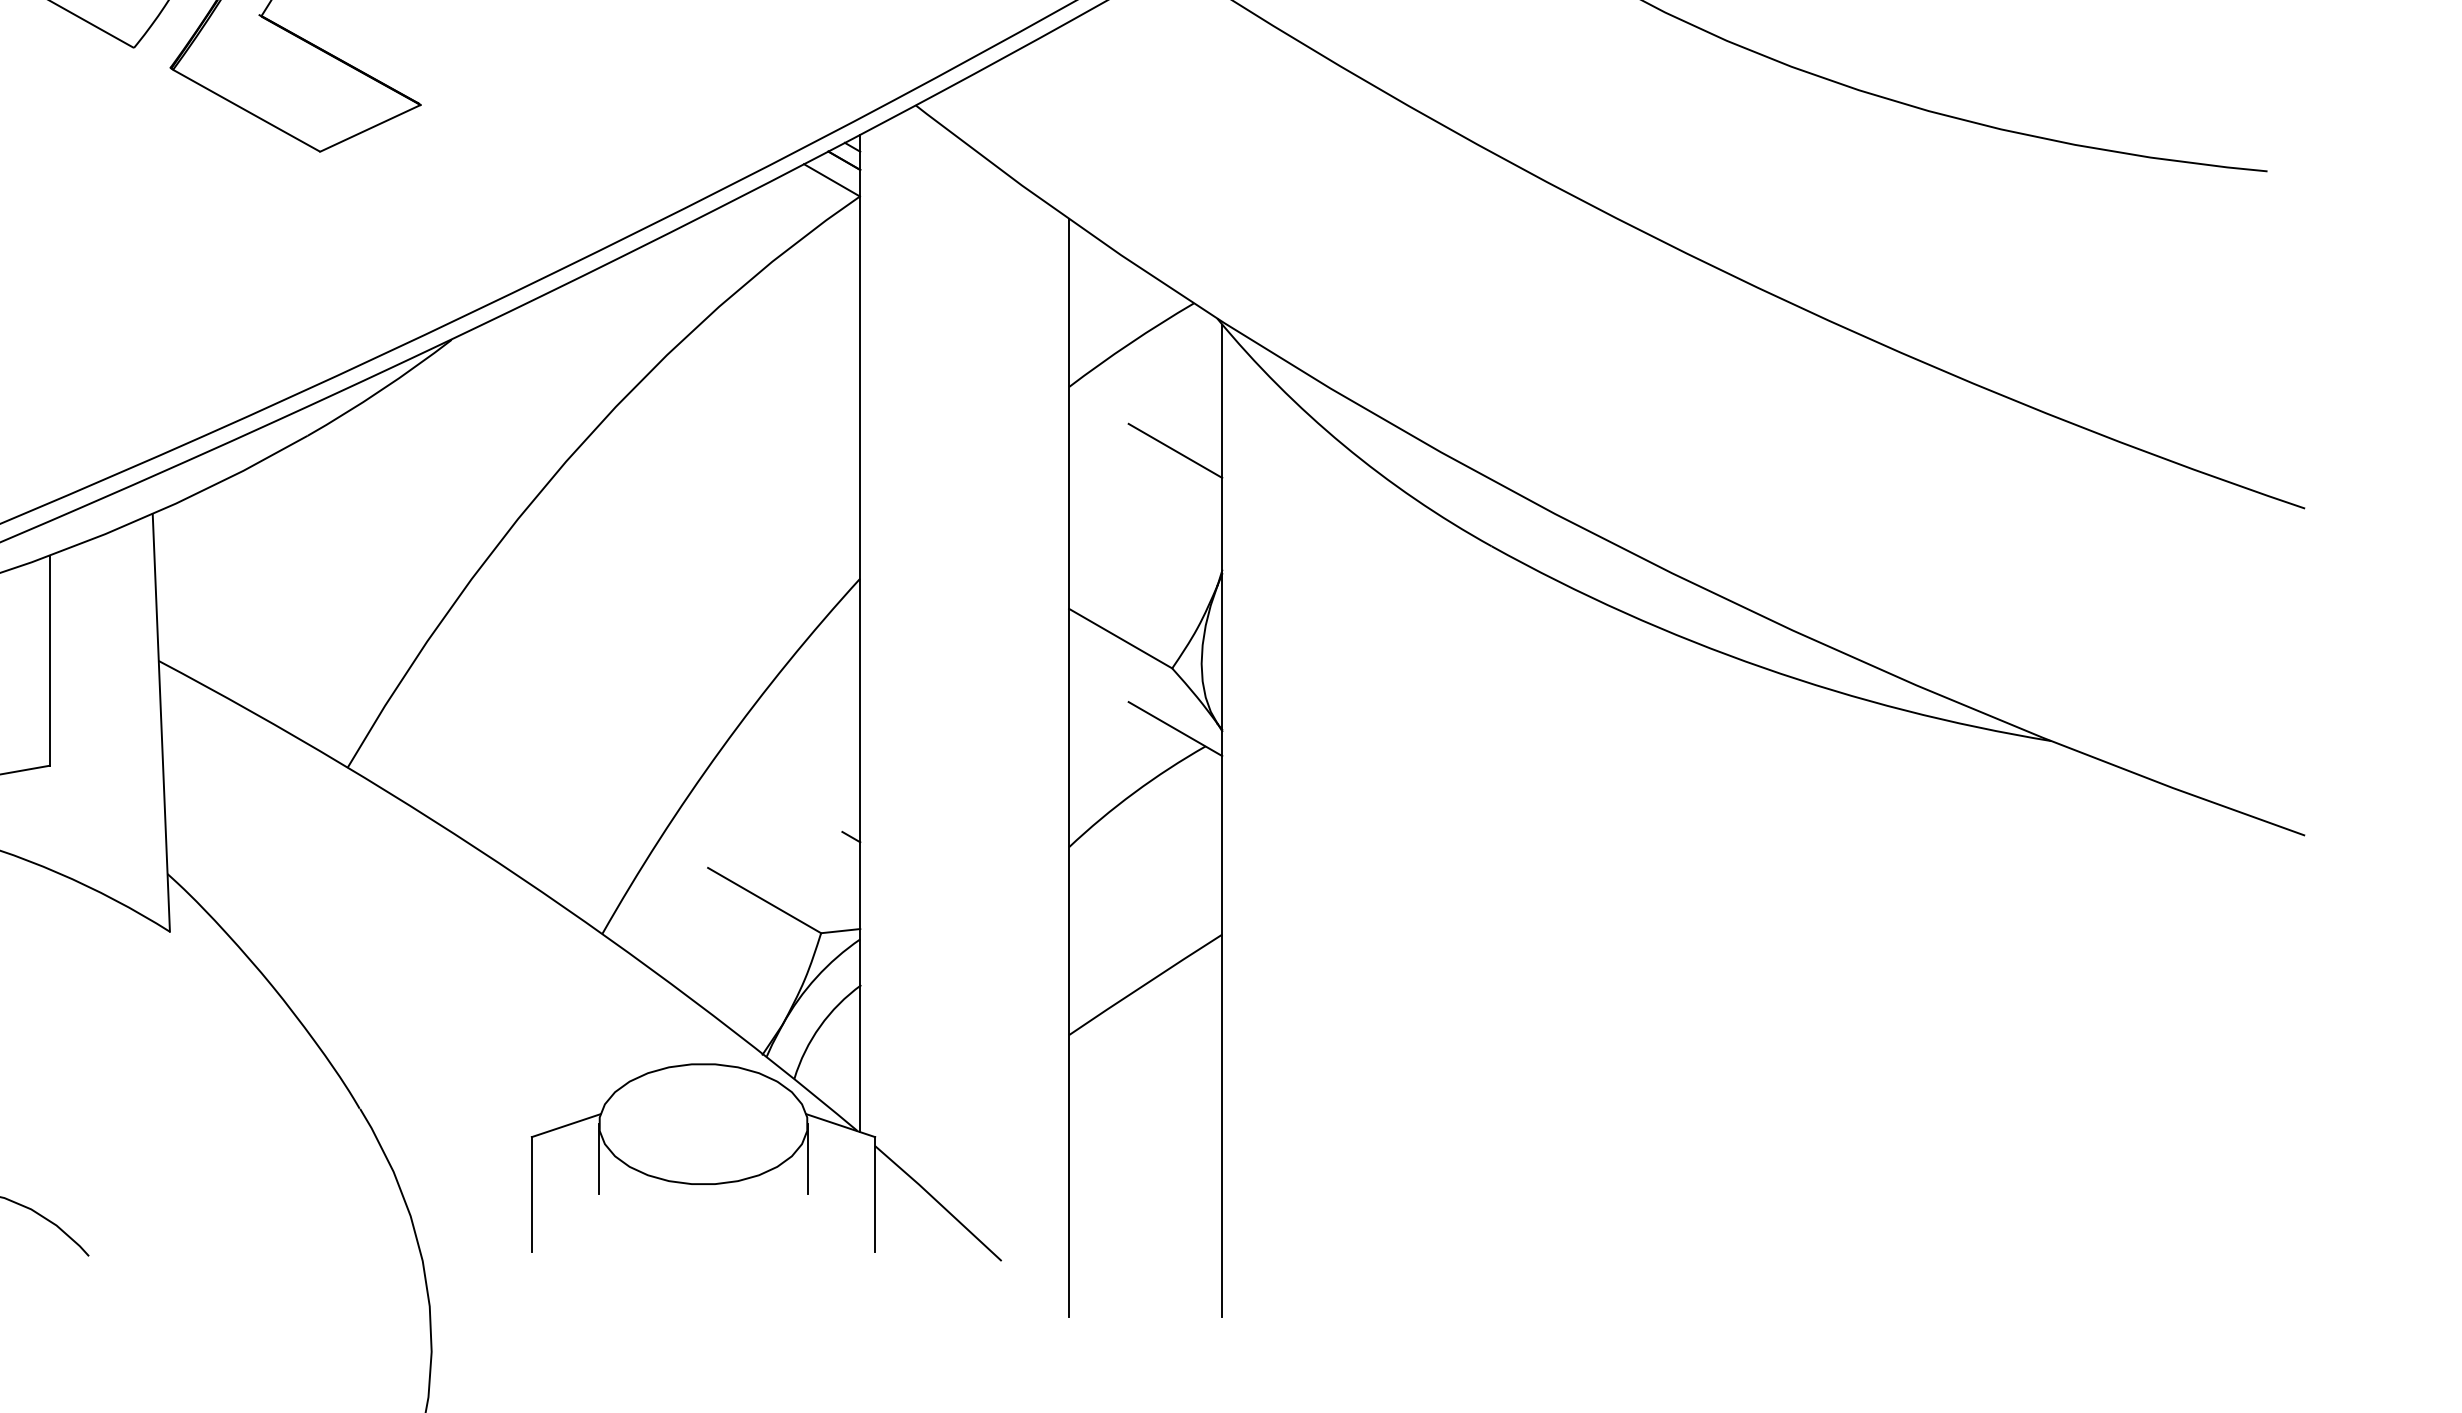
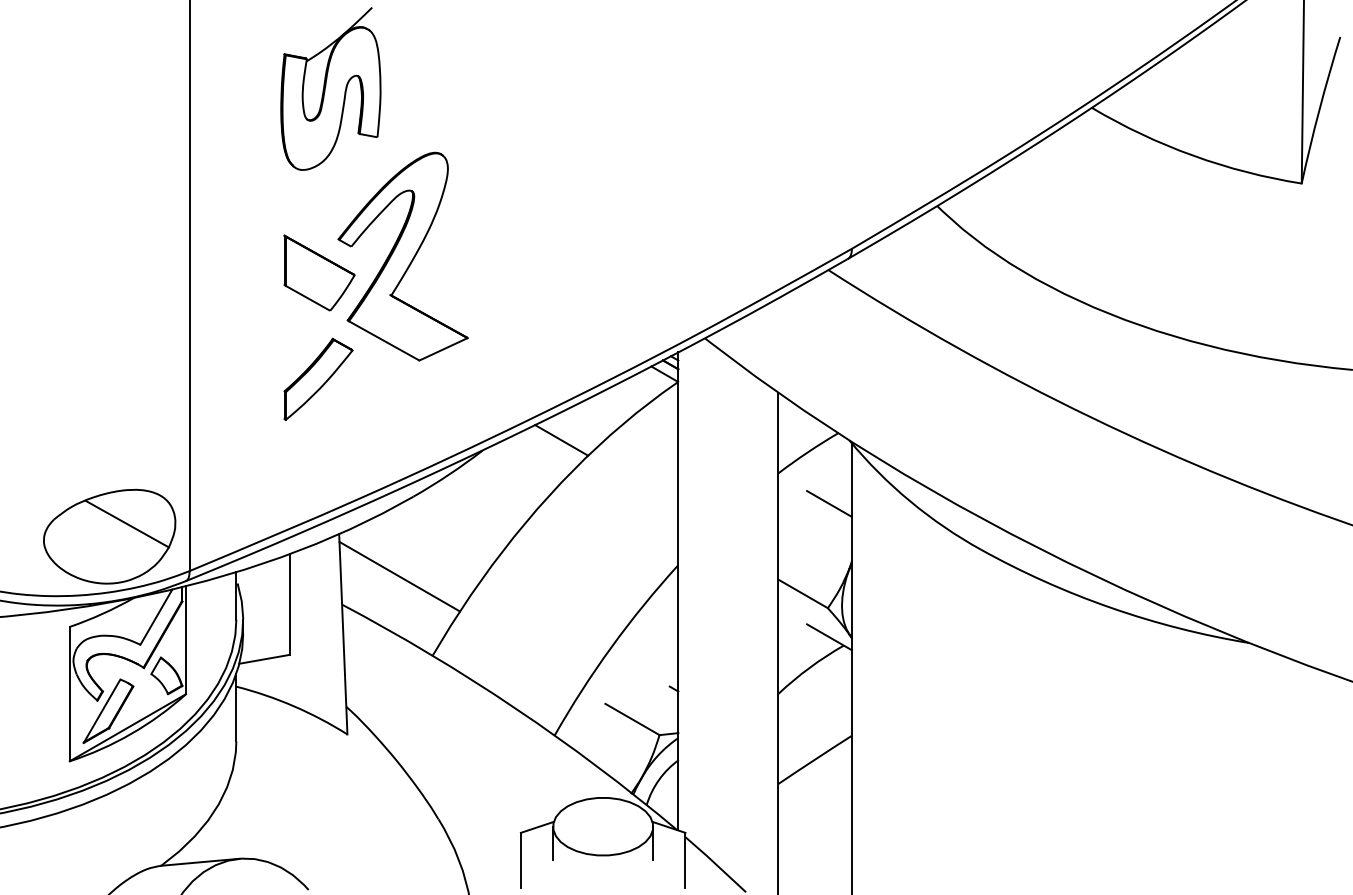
part: (109, 189) -> (318, 378), added
line: (616, 318) -> (561, 440), added
line: (278, 602) -> (399, 576), added

